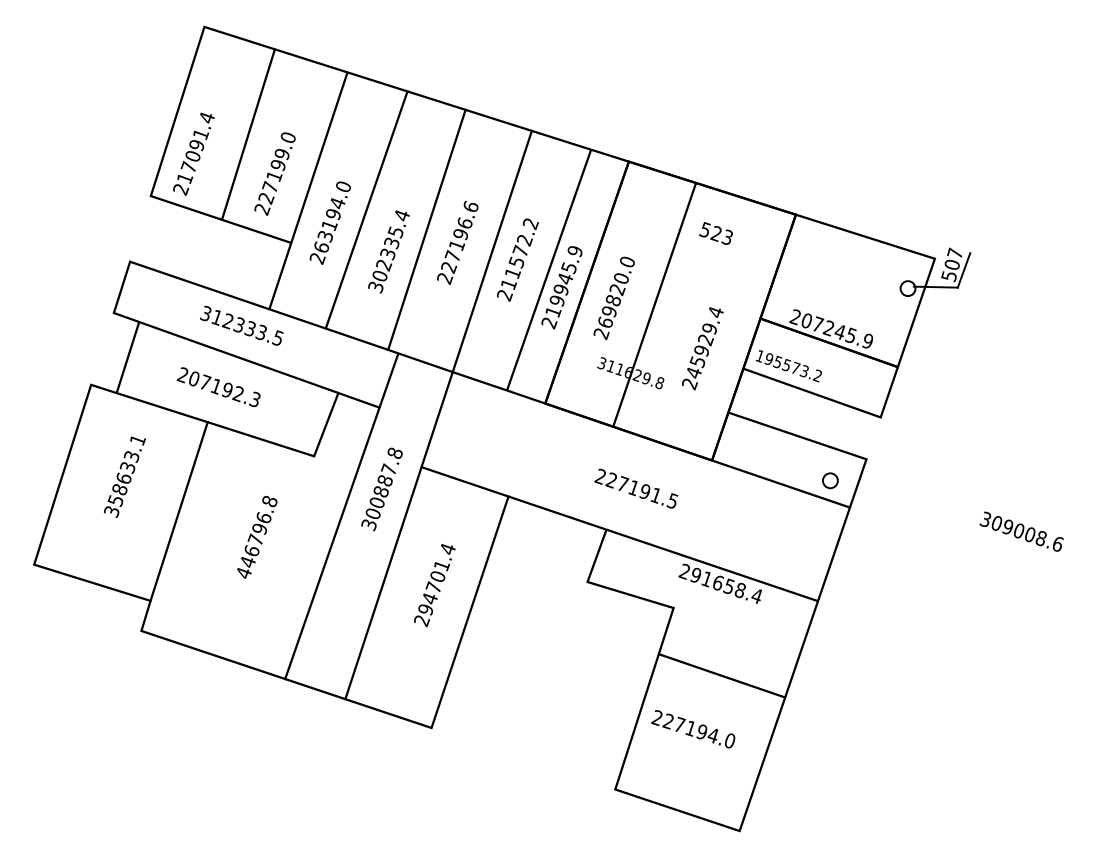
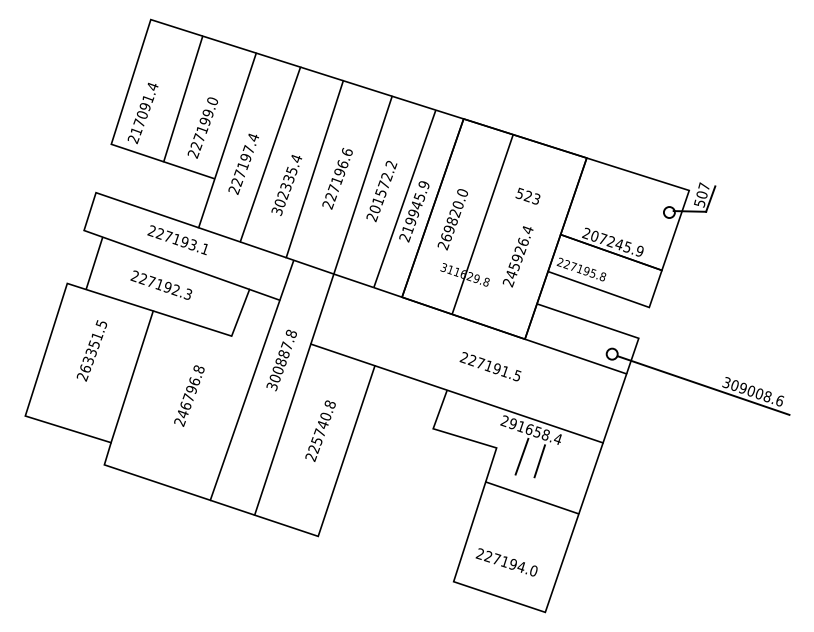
text: (332, 217) -> (245, 160), 263194.0 -> 227197.4
text: (715, 233) -> (527, 196), moved
text: (508, 284) -> (374, 209), 211572.2 -> 201572.2
text: (241, 325) -> (178, 239), 312333.5 -> 227193.1
text: (709, 328) -> (523, 241), 245929.4 -> 245926.4
text: (788, 366) -> (581, 269), 195573.2 -> 227195.8
text: (193, 379) -> (142, 279), 207192.3 -> 227192.3
text: (124, 476) -> (91, 351), 358633.1 -> 263351.5
text: (636, 488) -> (490, 366), moved
line: (954, 523) -> (703, 385), added
text: (243, 573) -> (179, 422), 446796.8 -> 246796.8
text: (436, 579) -> (321, 426), 294701.4 -> 225740.8
line: (707, 619) -> (521, 456), added
line: (732, 625) -> (540, 460), added
text: (693, 729) -> (506, 562), moved

